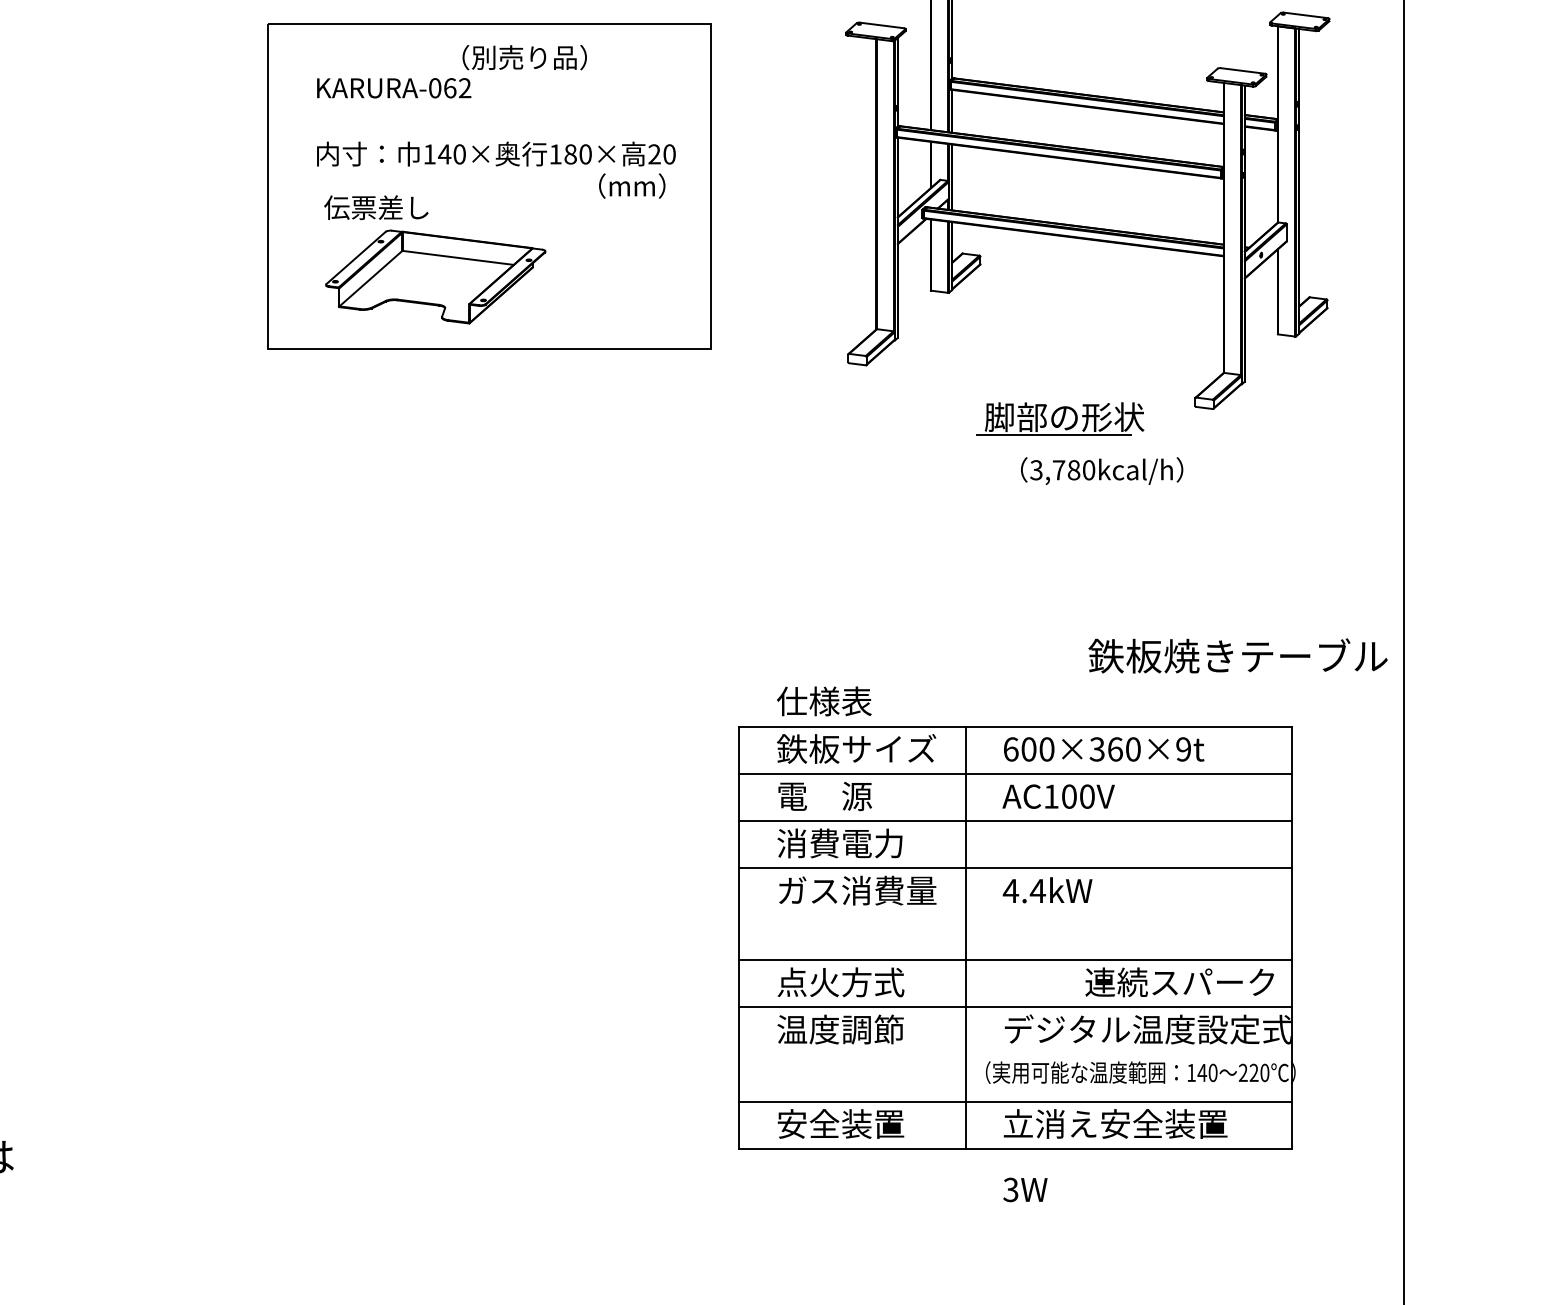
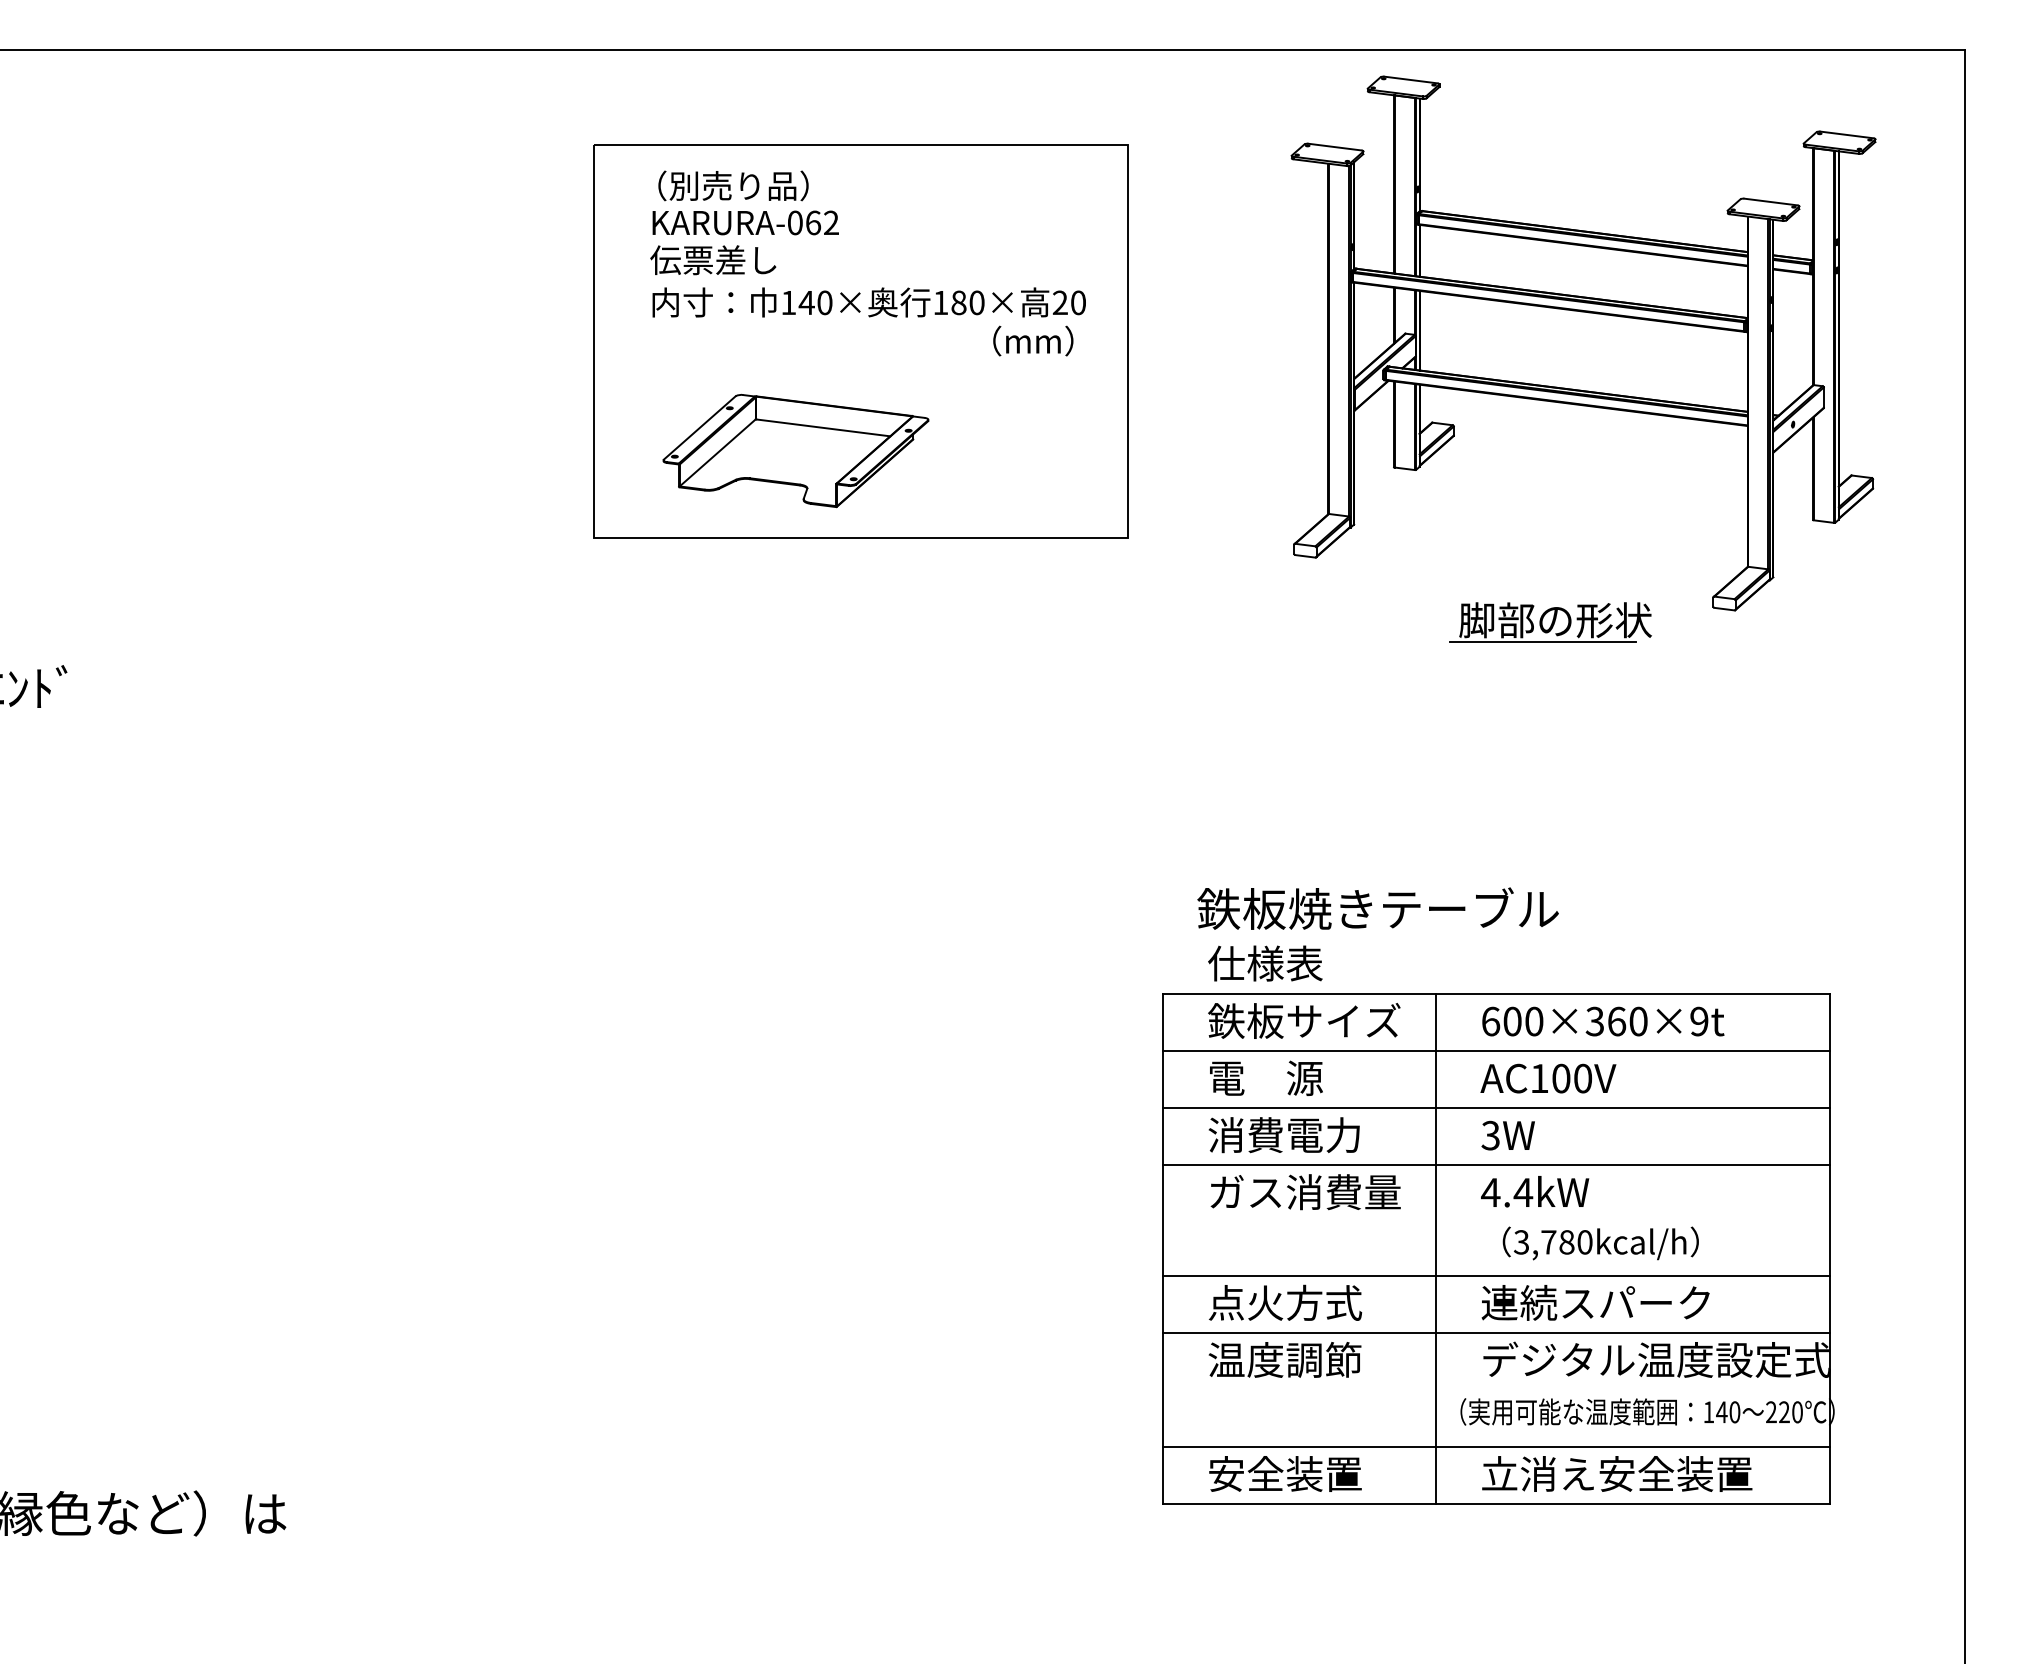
text: (524, 57) -> (733, 185), moved
text: (376, 207) -> (713, 260), moved
text: (1101, 471) -> (1600, 1243), moved
text: (1237, 655) -> (1377, 908), moved
text: (1179, 982) -> (1595, 1302), moved
text: (1024, 1189) -> (1507, 1135), moved

